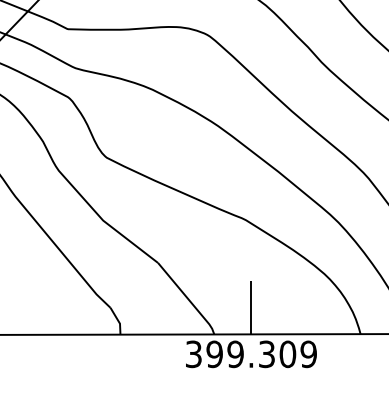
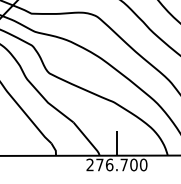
text: (250, 353) -> (116, 164), 399.309 -> 276.700

